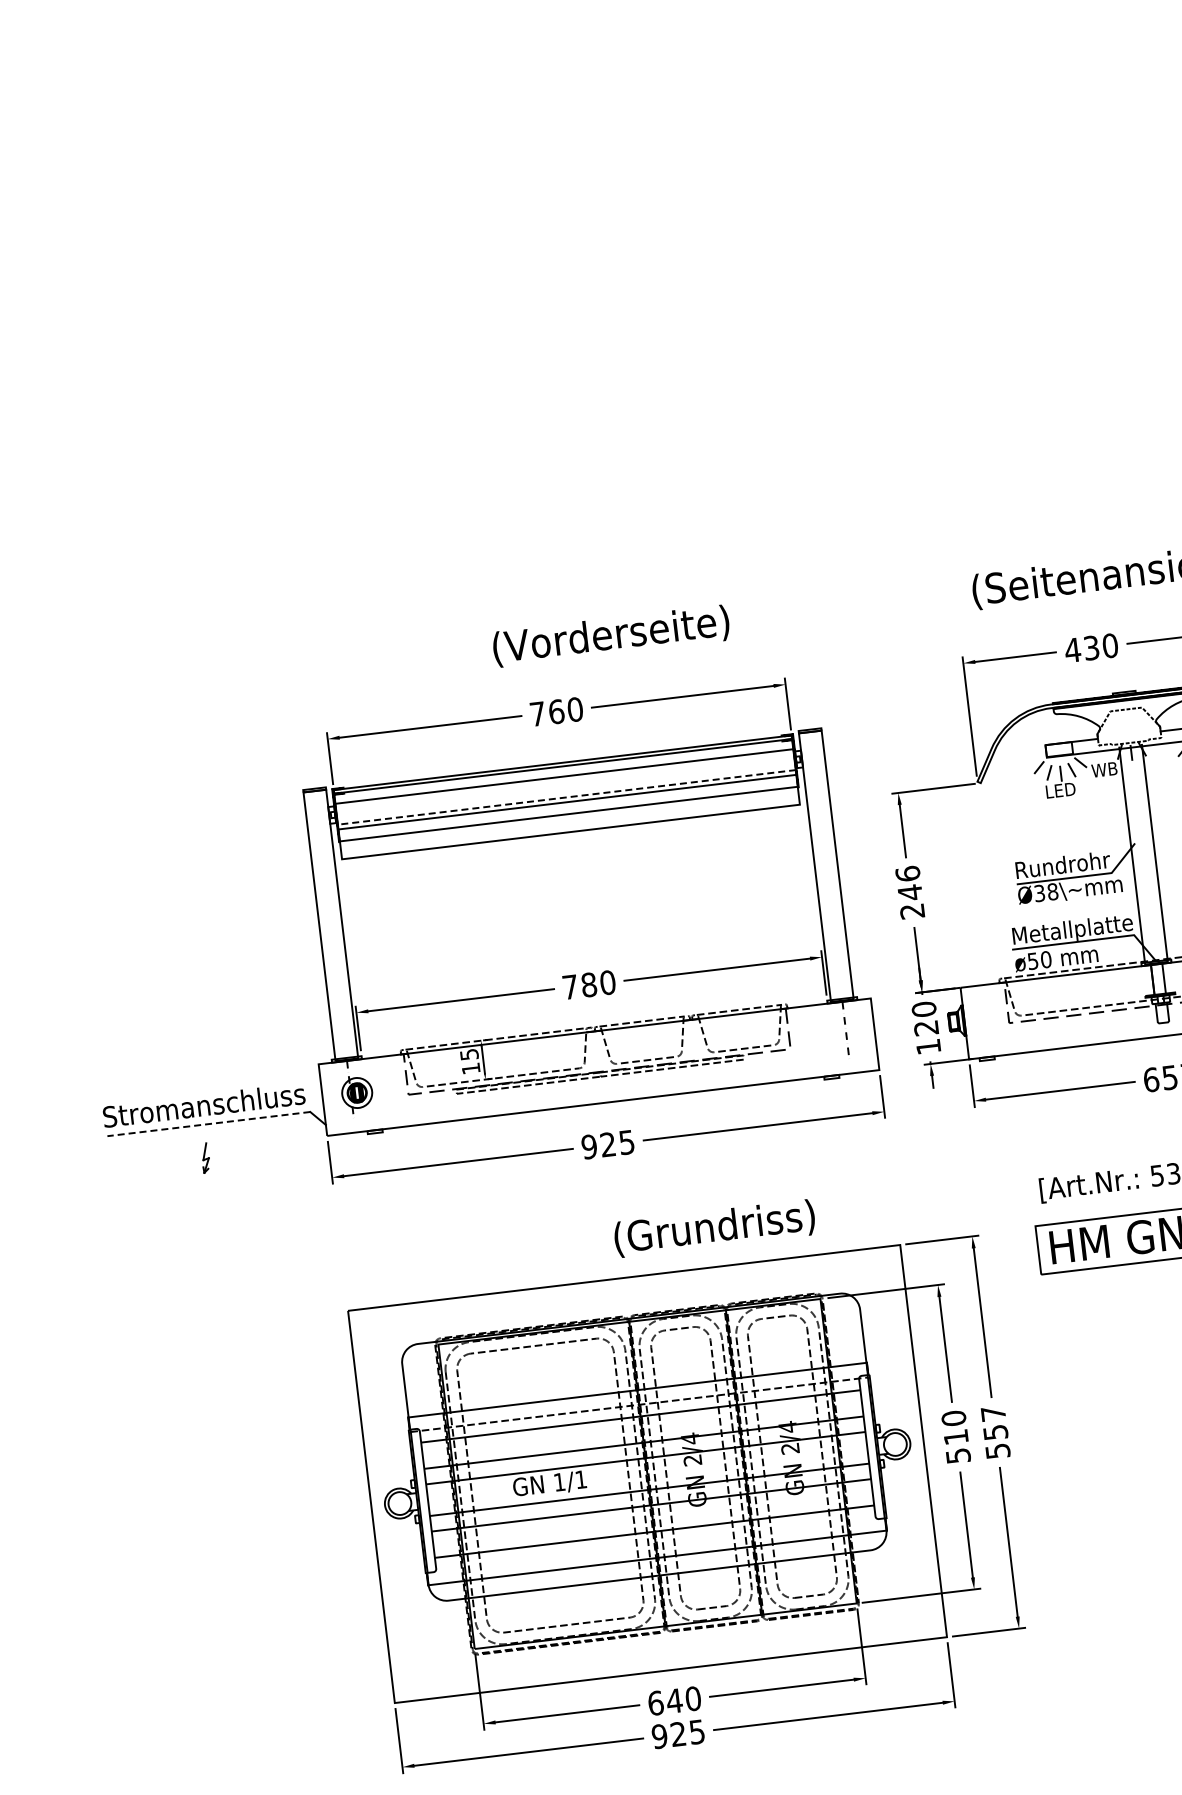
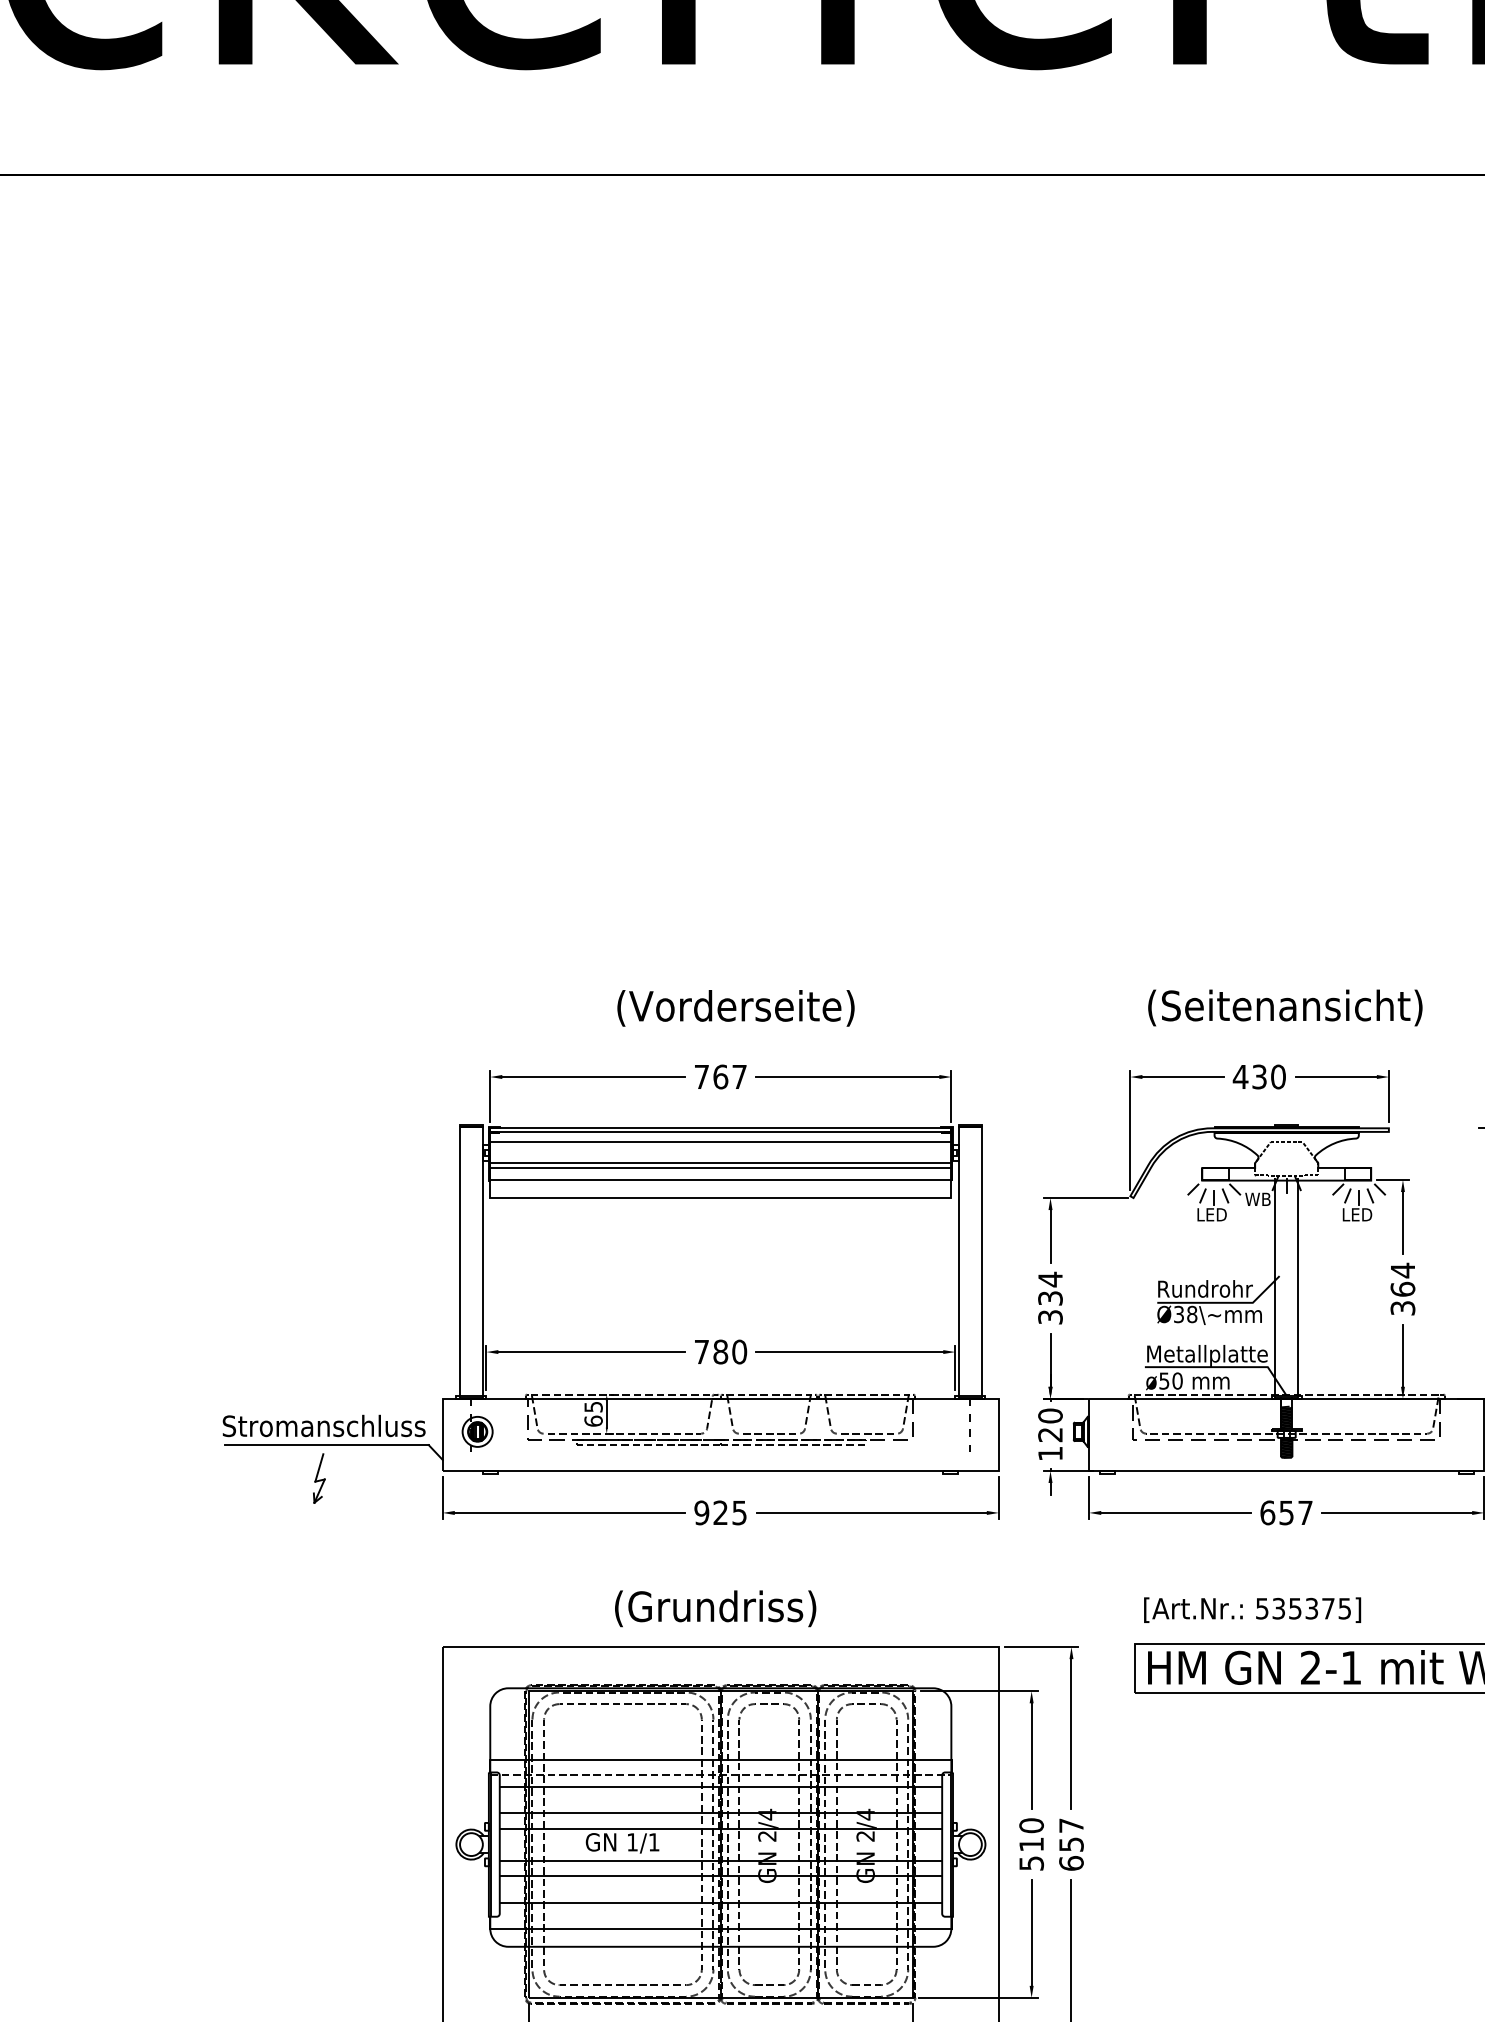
text: (610, 636) -> (735, 1008), moved
text: (575, 709) -> (739, 1076), 760 -> 767
line: (566, 797) -> (720, 1163), dashed -> solid
text: (910, 891) -> (1050, 1297), 246 -> 334
hatch: (1158, 982) -> (1286, 1417), added
hatch: (1162, 1012) -> (1286, 1447), added
text: (470, 1067) -> (593, 1420), 15 -> 65
line: (208, 1124) -> (326, 1445), dashed -> solid
part: (205, 1158) -> (319, 1478), size x1.67
text: (714, 1228) -> (715, 1608), moved
text: (997, 1451) -> (1071, 1863), 557 -> 657

